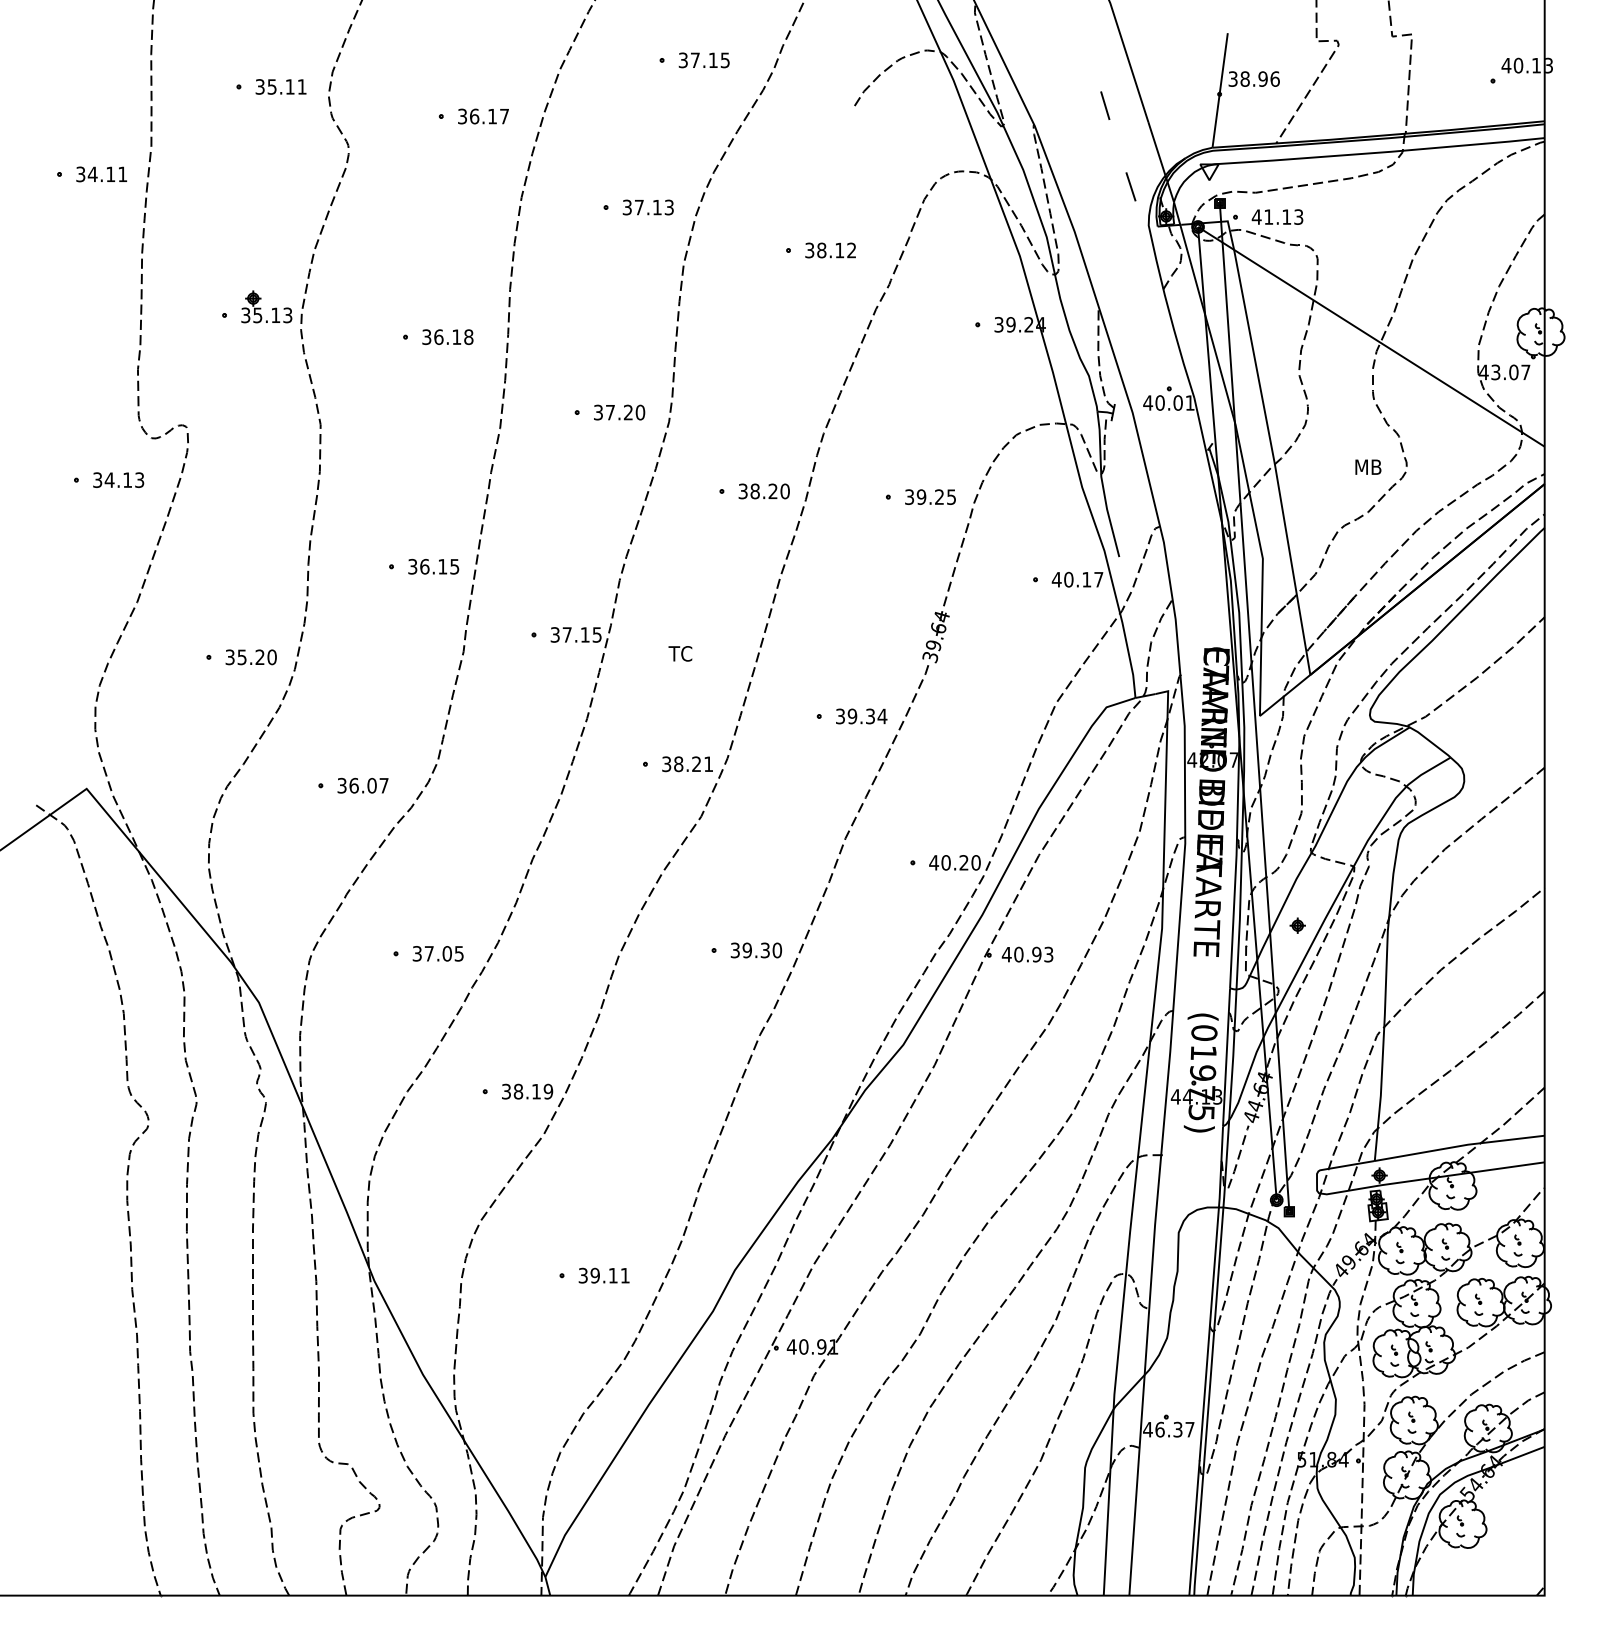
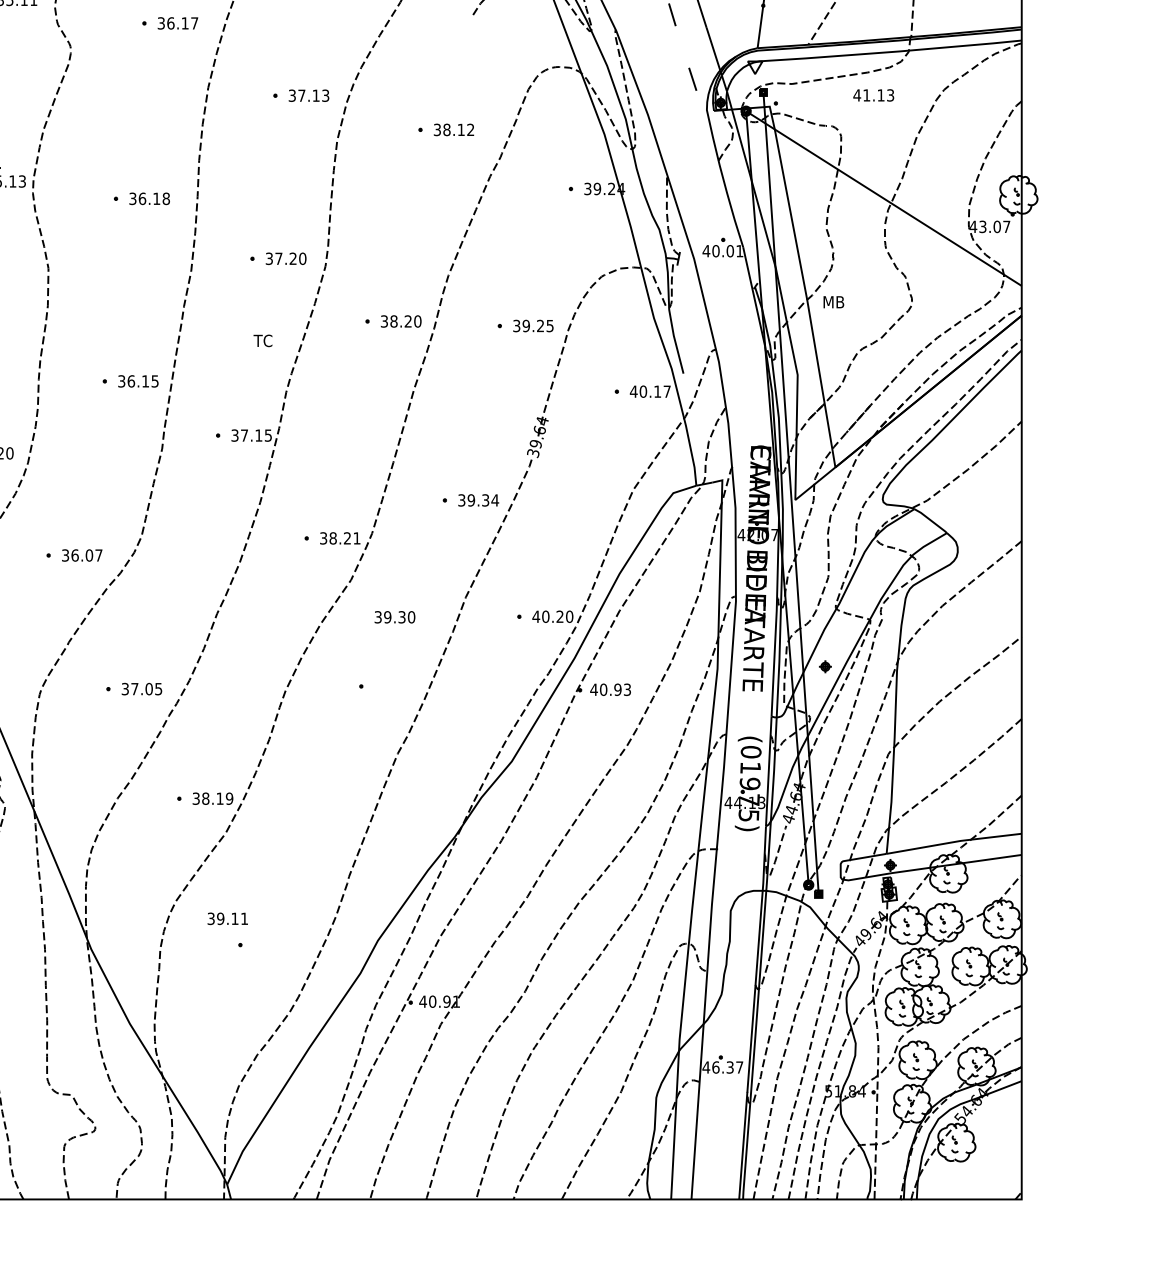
text: (1277, 216) -> (873, 94), moved
text: (1368, 466) -> (833, 301), moved
text: (680, 653) -> (263, 340), moved
text: (756, 950) -> (395, 617), moved
text: (603, 1275) -> (227, 918), moved

